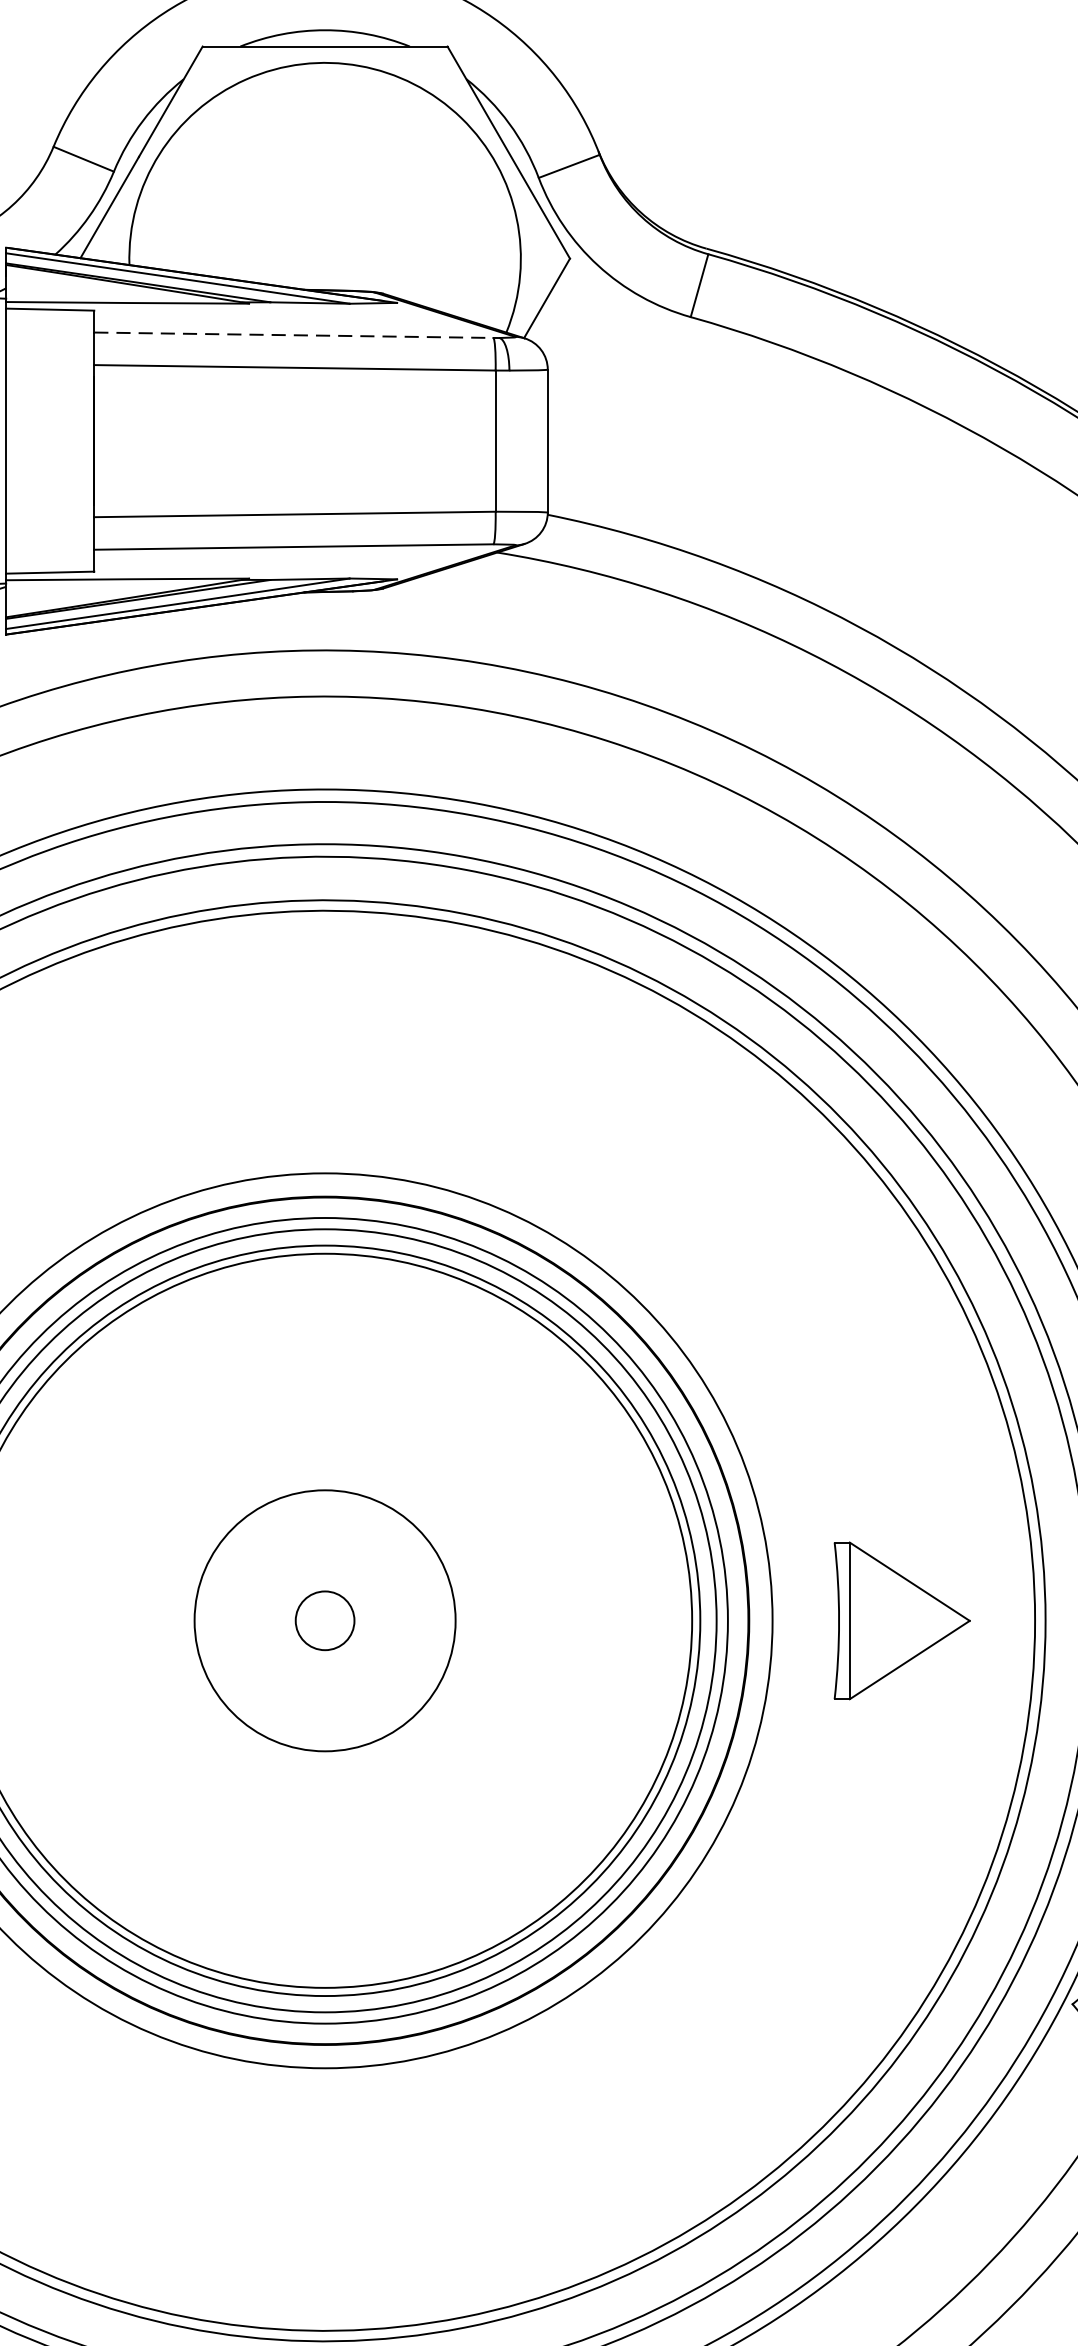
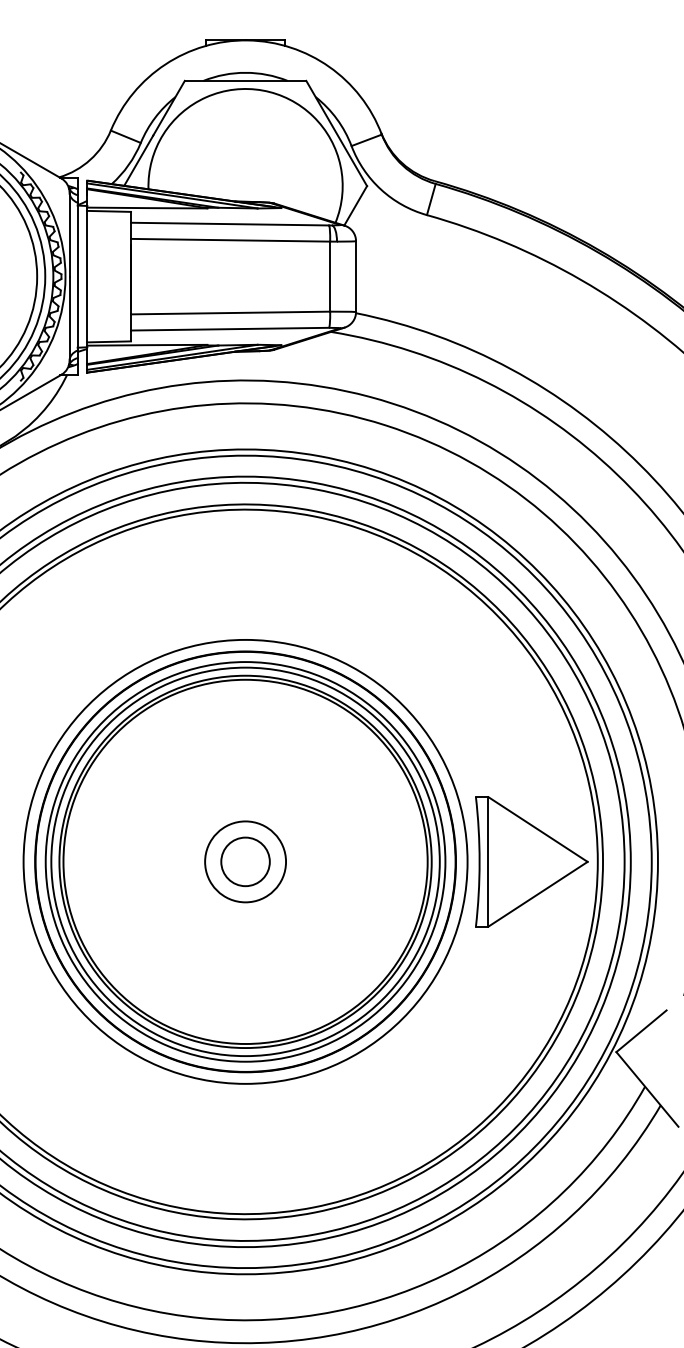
line: (294, 336) -> (230, 224), dashed -> solid
circle: (324, 1620) -> (245, 861), size x0.62
circle: (324, 1620) -> (245, 861), size x1.67
part: (901, 1620) -> (531, 861), size x1.67

